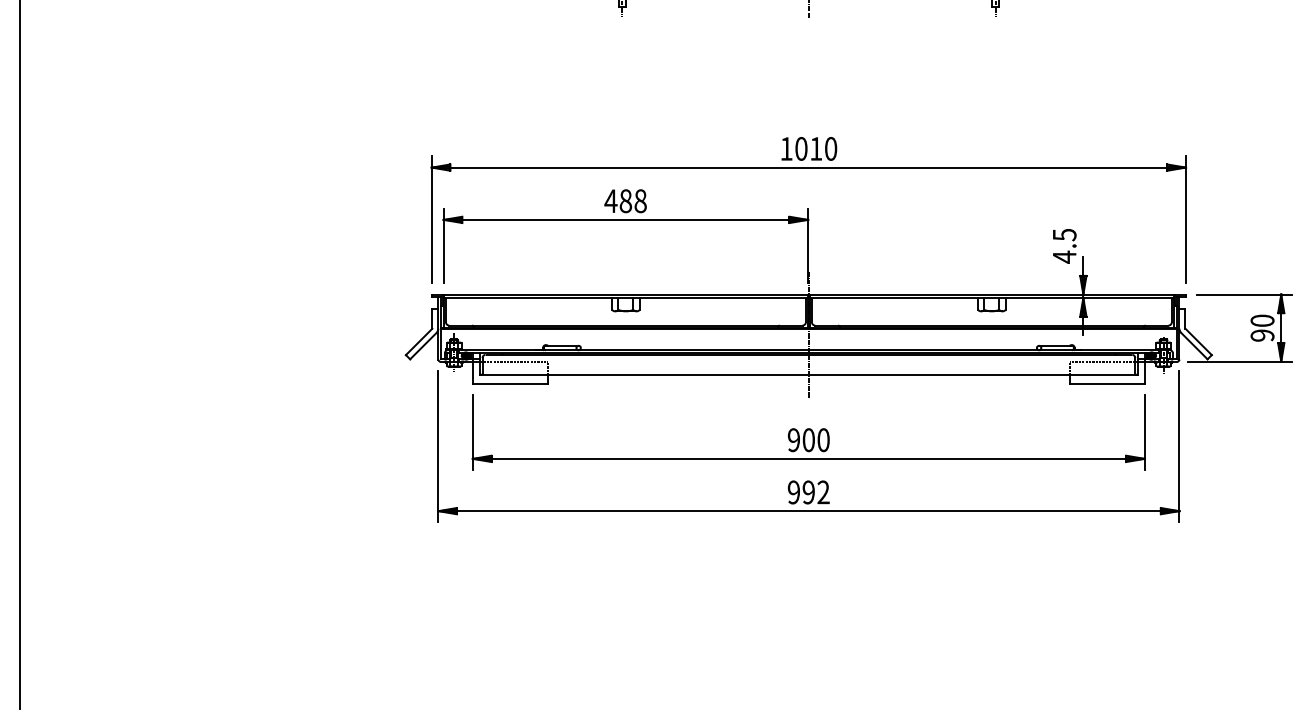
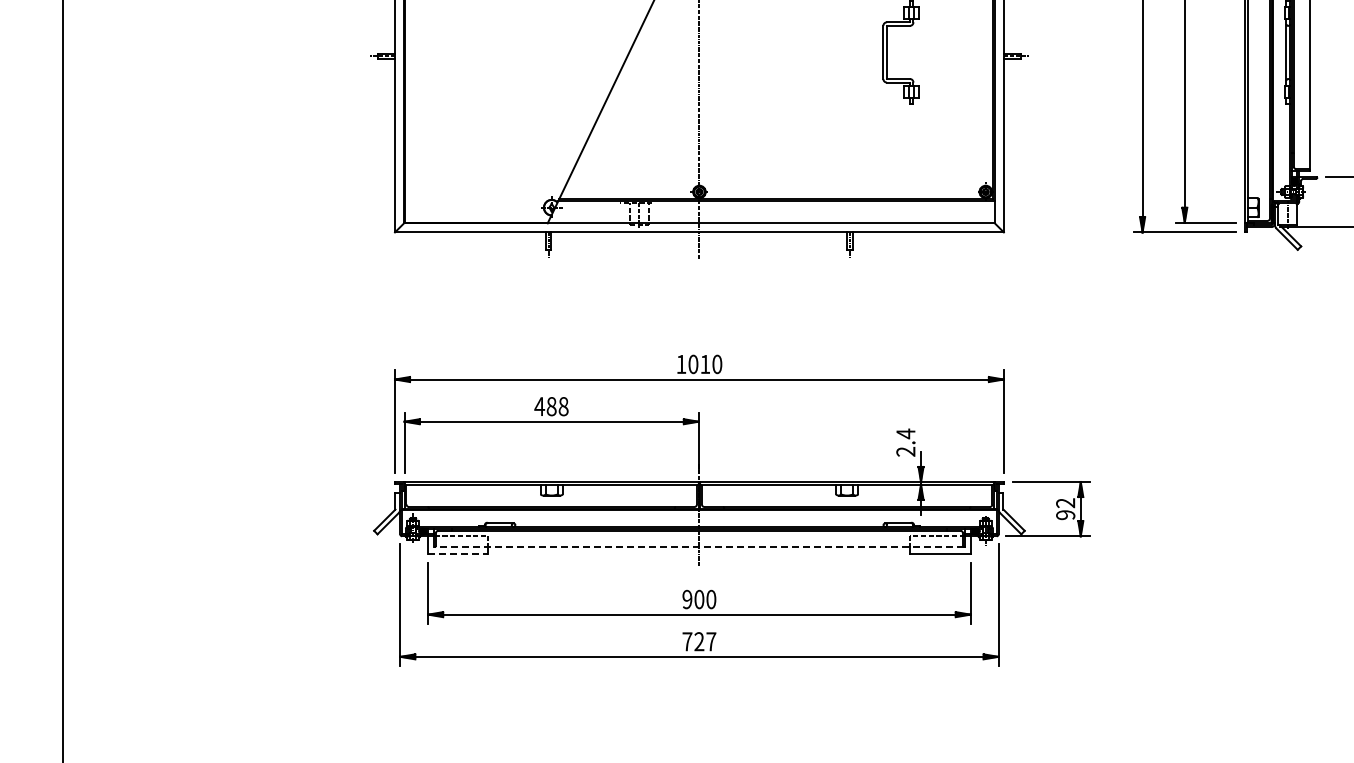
text: (1064, 245) -> (905, 442), 4.5 -> 2.4
text: (1262, 321) -> (1065, 503), 90 -> 92
line: (808, 375) -> (699, 547), solid -> dashed
line: (510, 384) -> (458, 554), solid -> dashed
text: (808, 492) -> (699, 641), 992 -> 727

